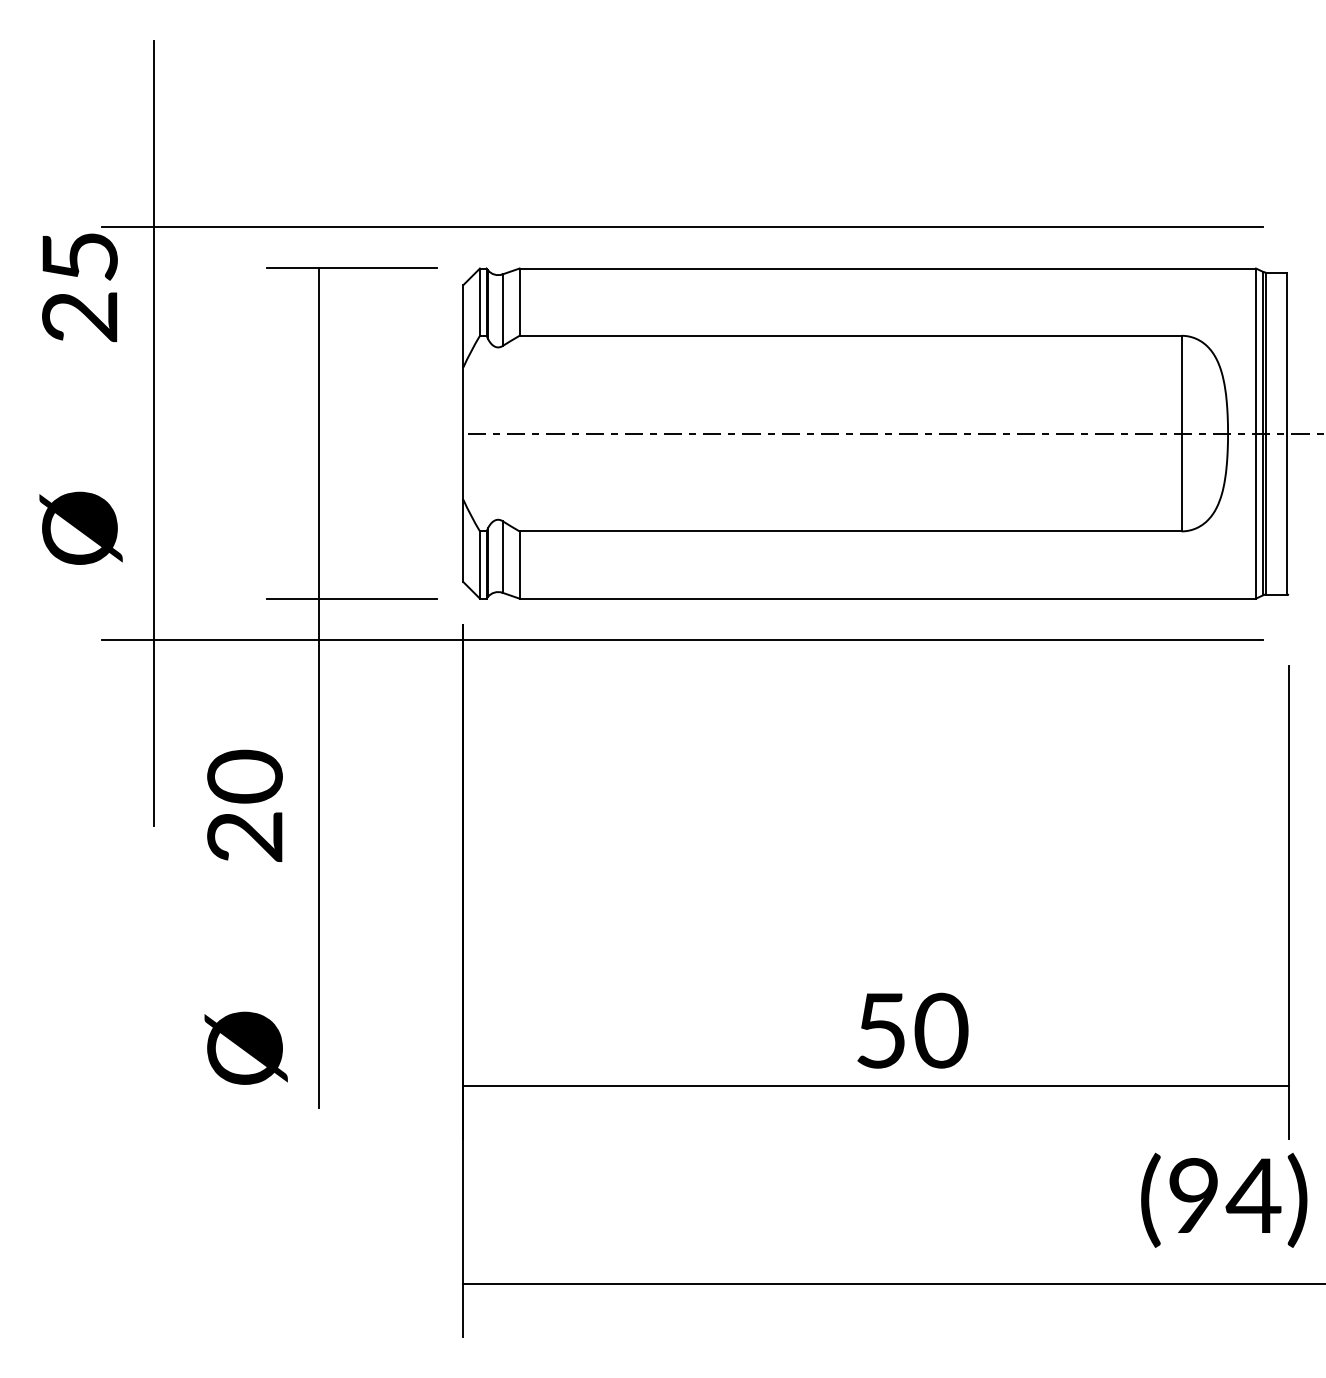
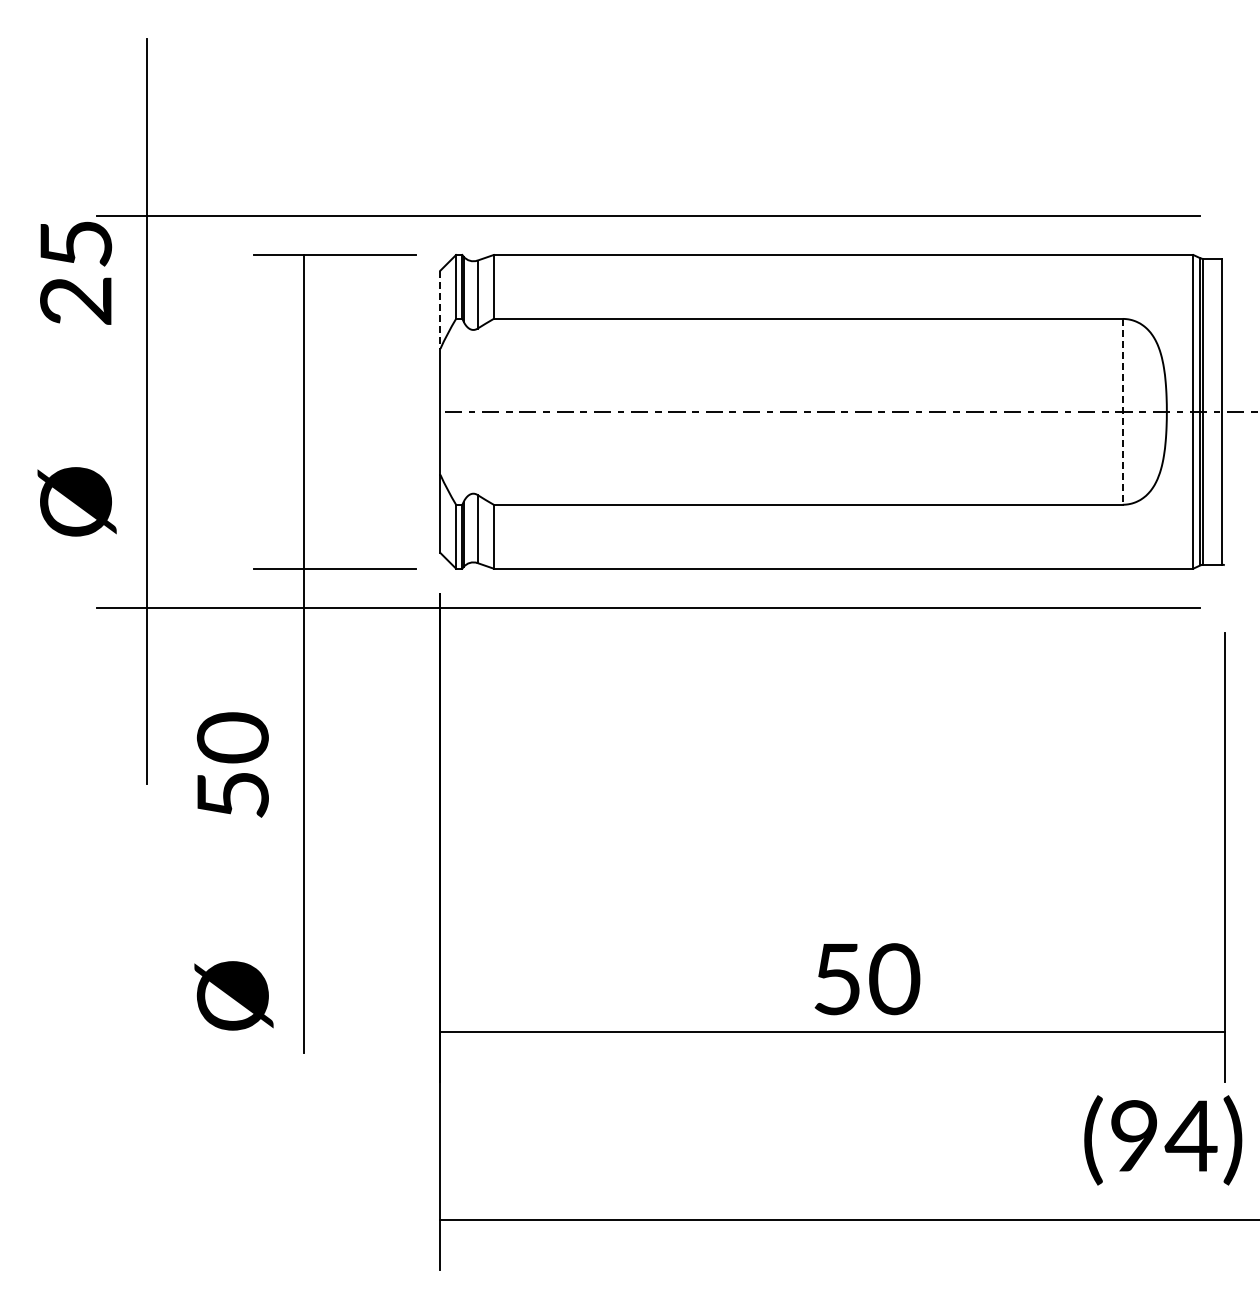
line: (463, 326) -> (440, 310), solid -> dashed
line: (1181, 433) -> (1122, 411), solid -> dashed
text: (244, 836) -> (232, 794), 20 -> 50

